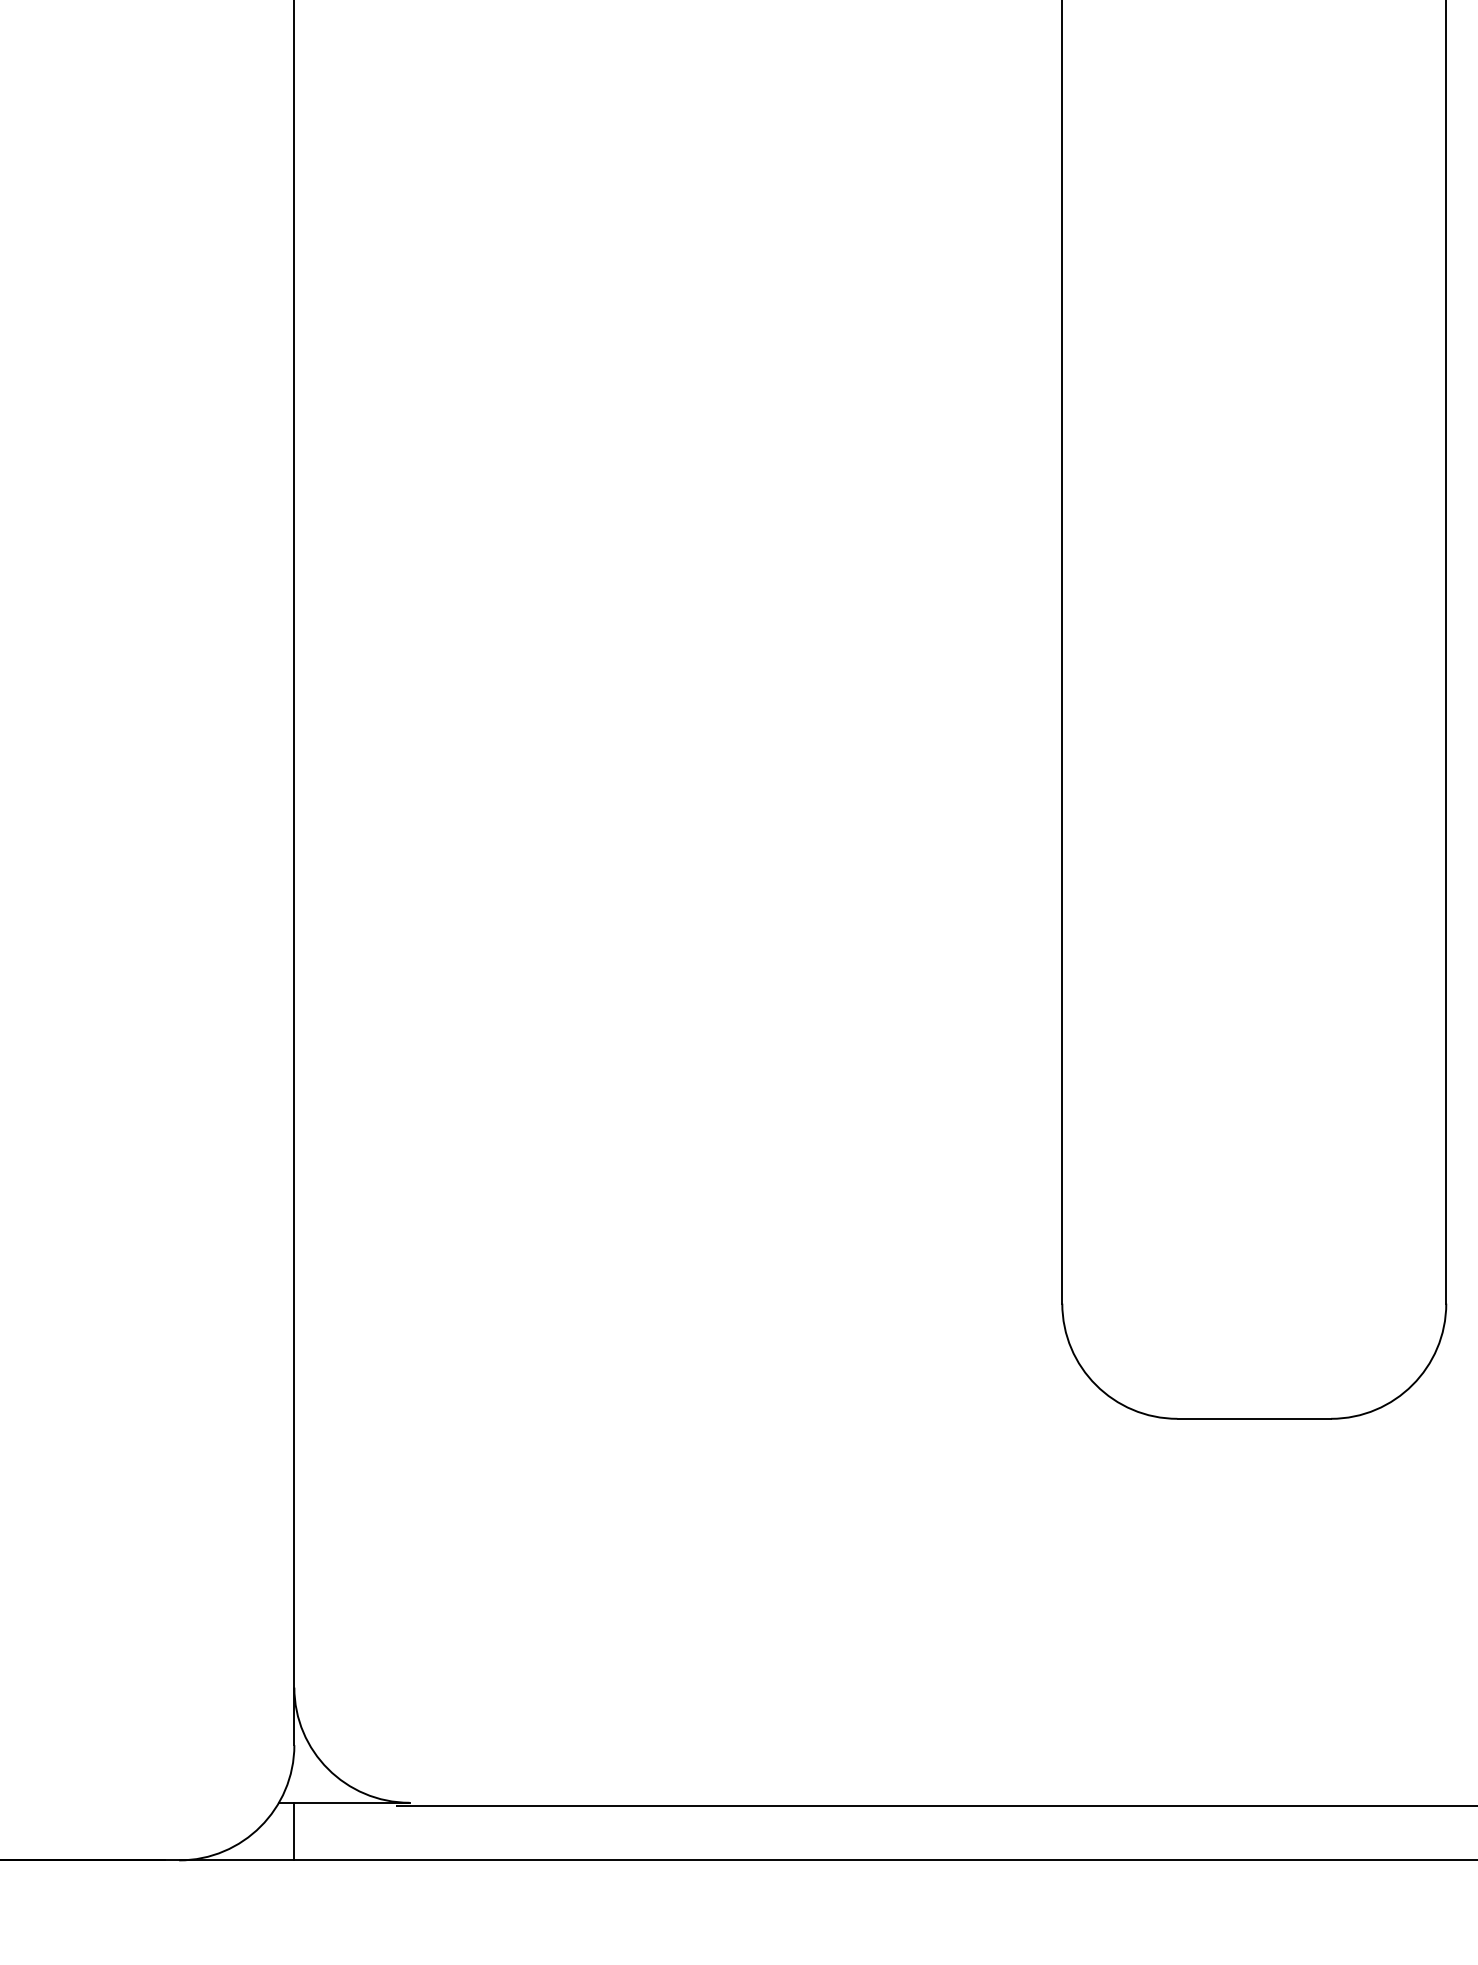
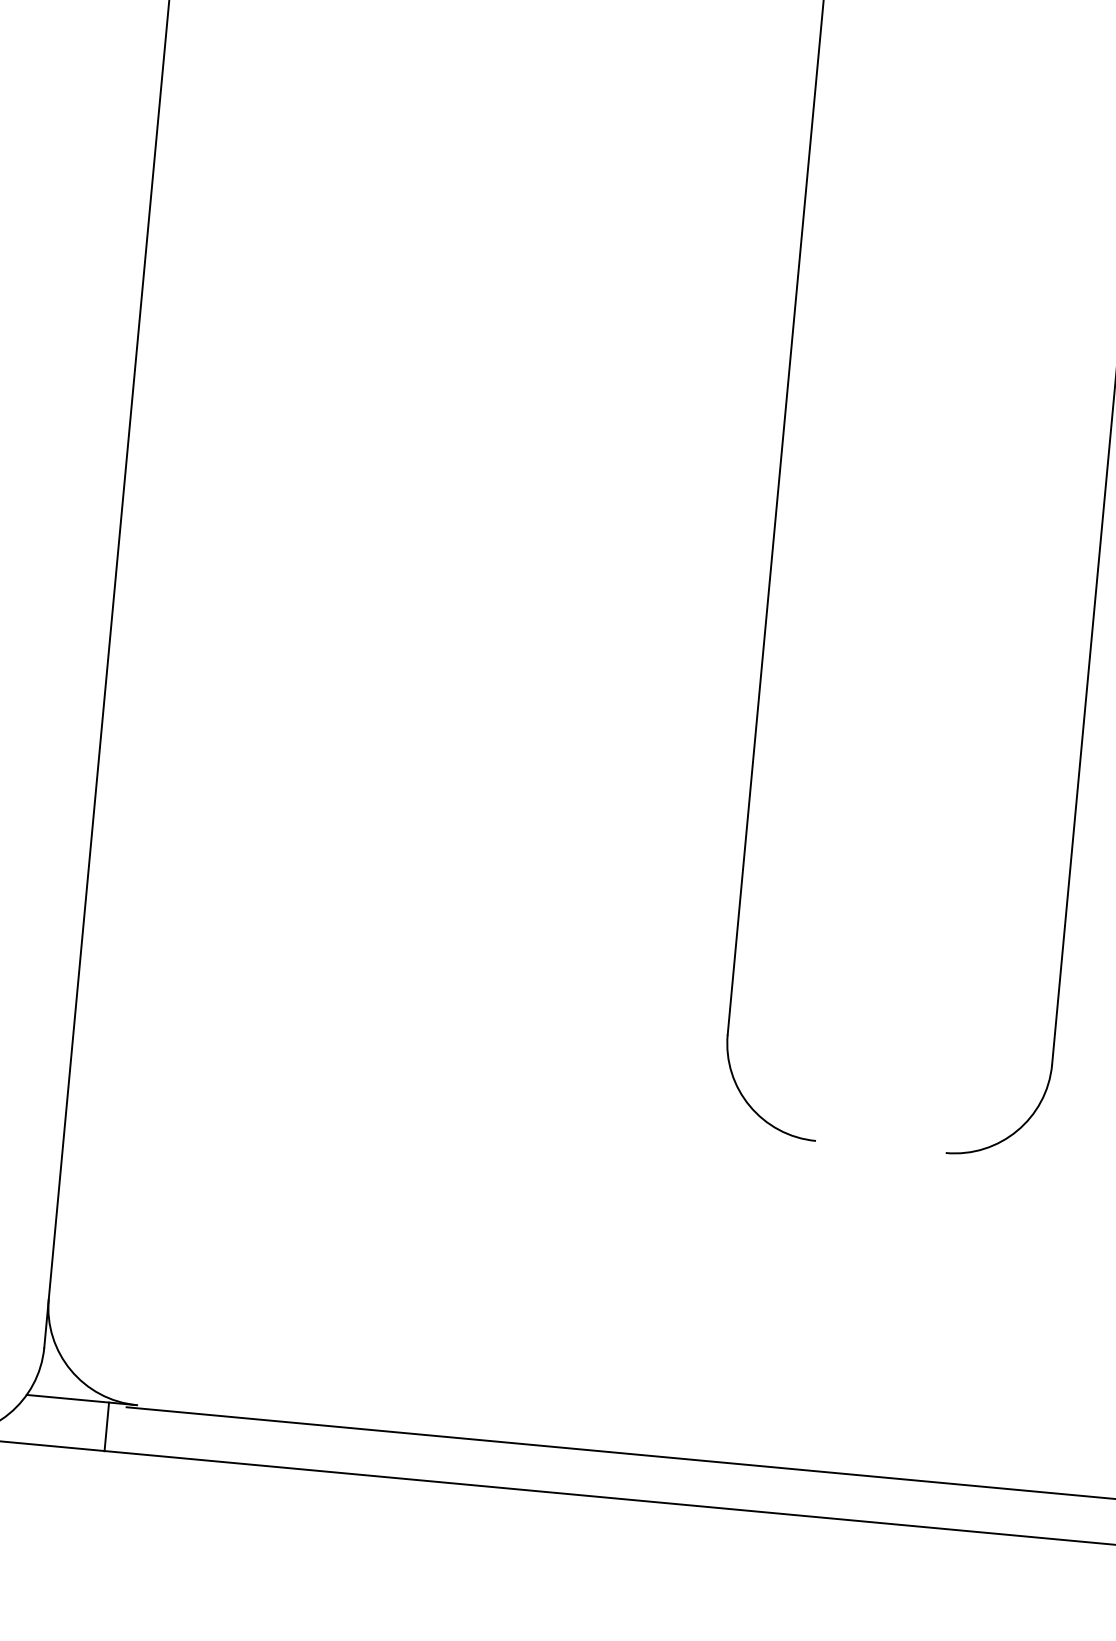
line: (1254, 1418) -> (881, 1146), removed
line: (294, 1831) -> (106, 1426), moved

